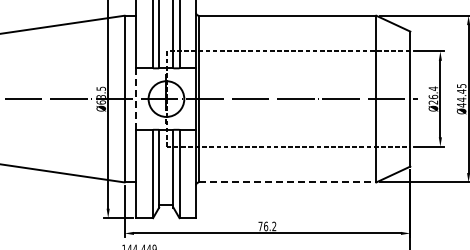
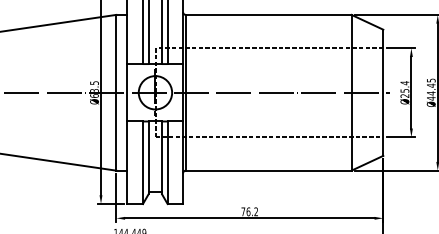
text: (433, 96) -> (404, 90), Ø26.4 -> Ø25.4
line: (136, 99) -> (127, 93), dashed -> solid
line: (287, 182) -> (268, 170), dashed -> solid

